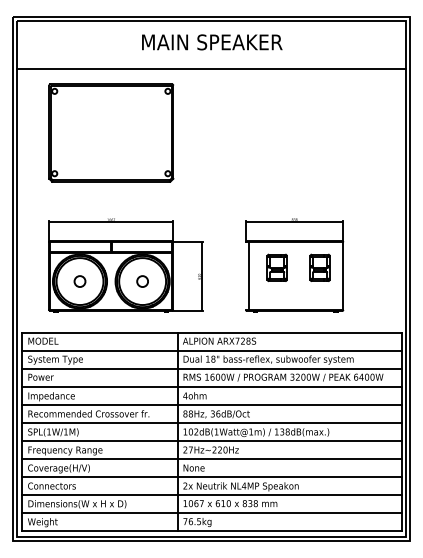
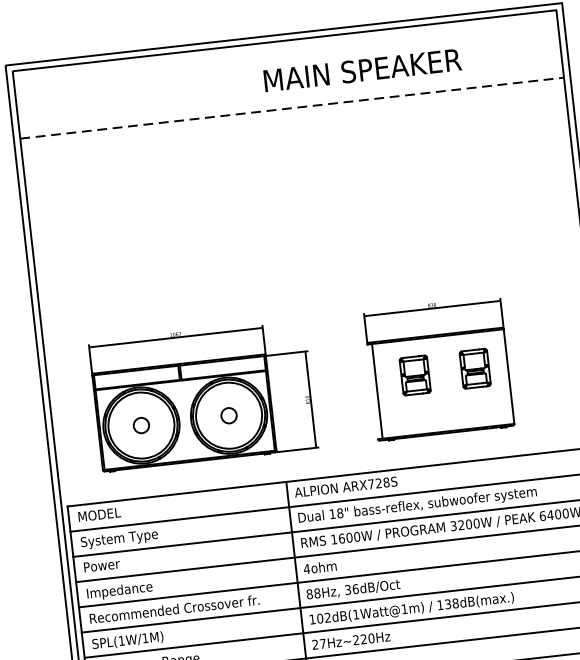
text: (212, 42) -> (363, 70), moved
line: (211, 69) -> (292, 108), solid -> dashed
part: (111, 132) -> (162, 212), removed

